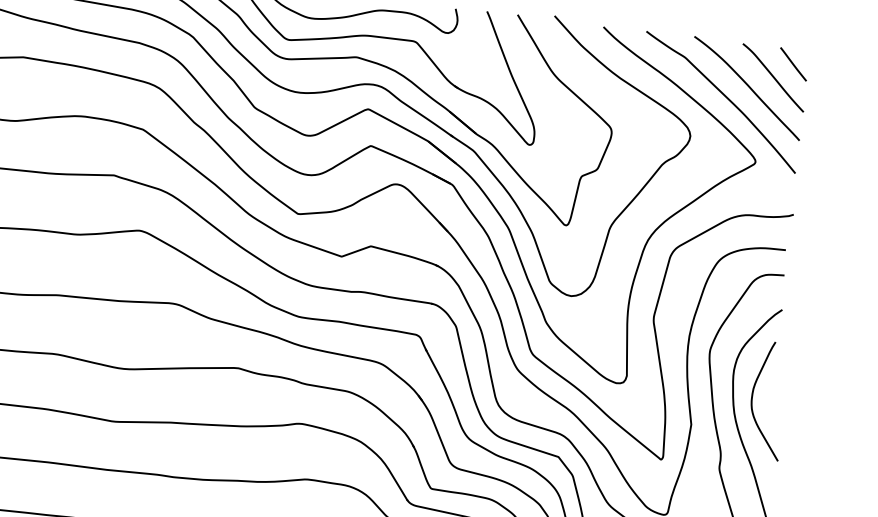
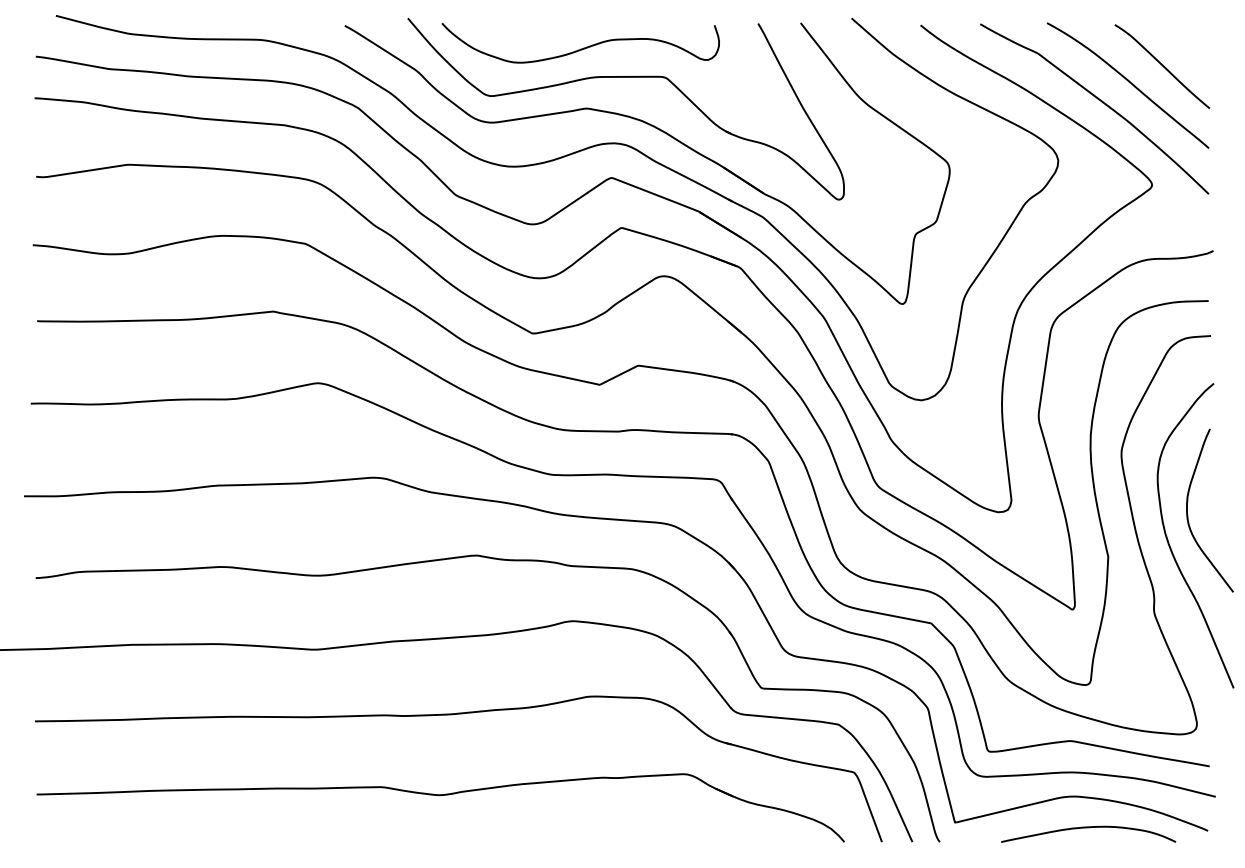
line: (793, 64) -> (1187, 44), removed

